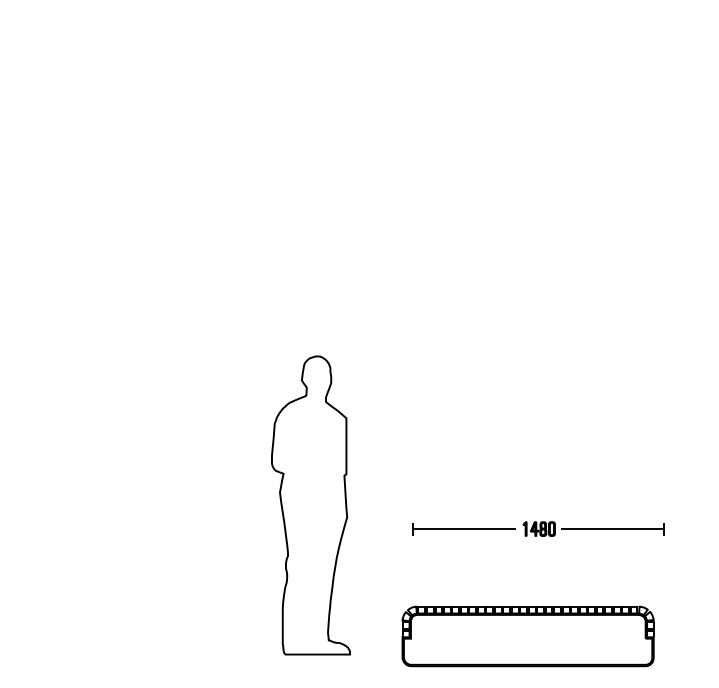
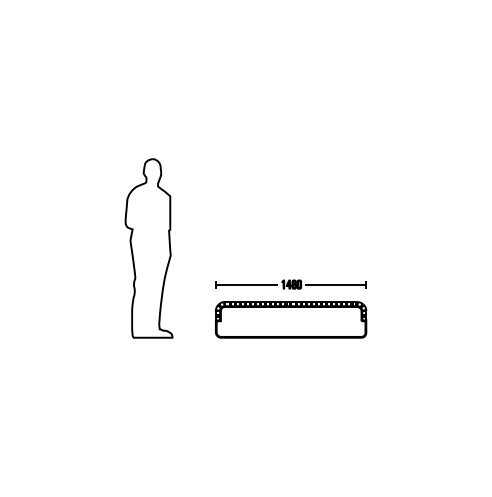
part: (310, 505) -> (148, 248), moved
part: (527, 635) -> (290, 319), moved

